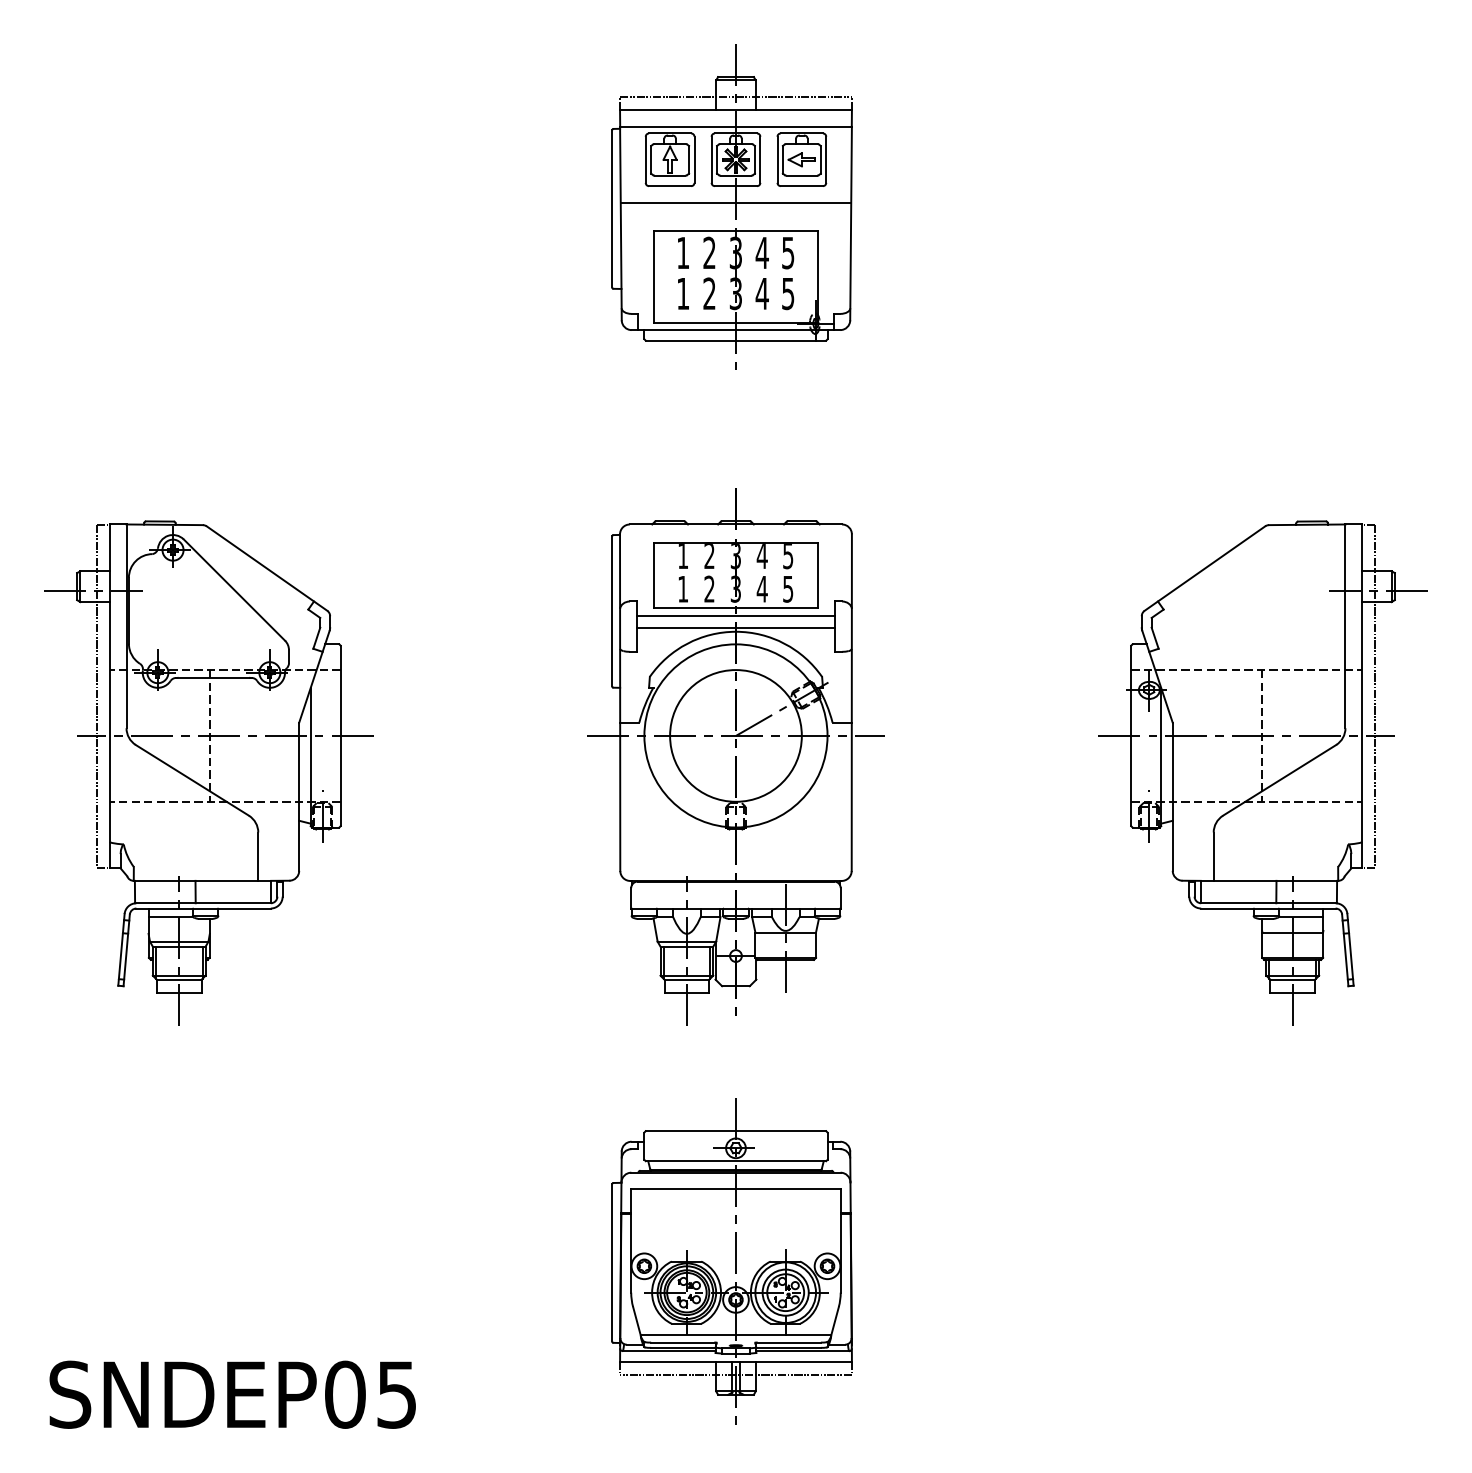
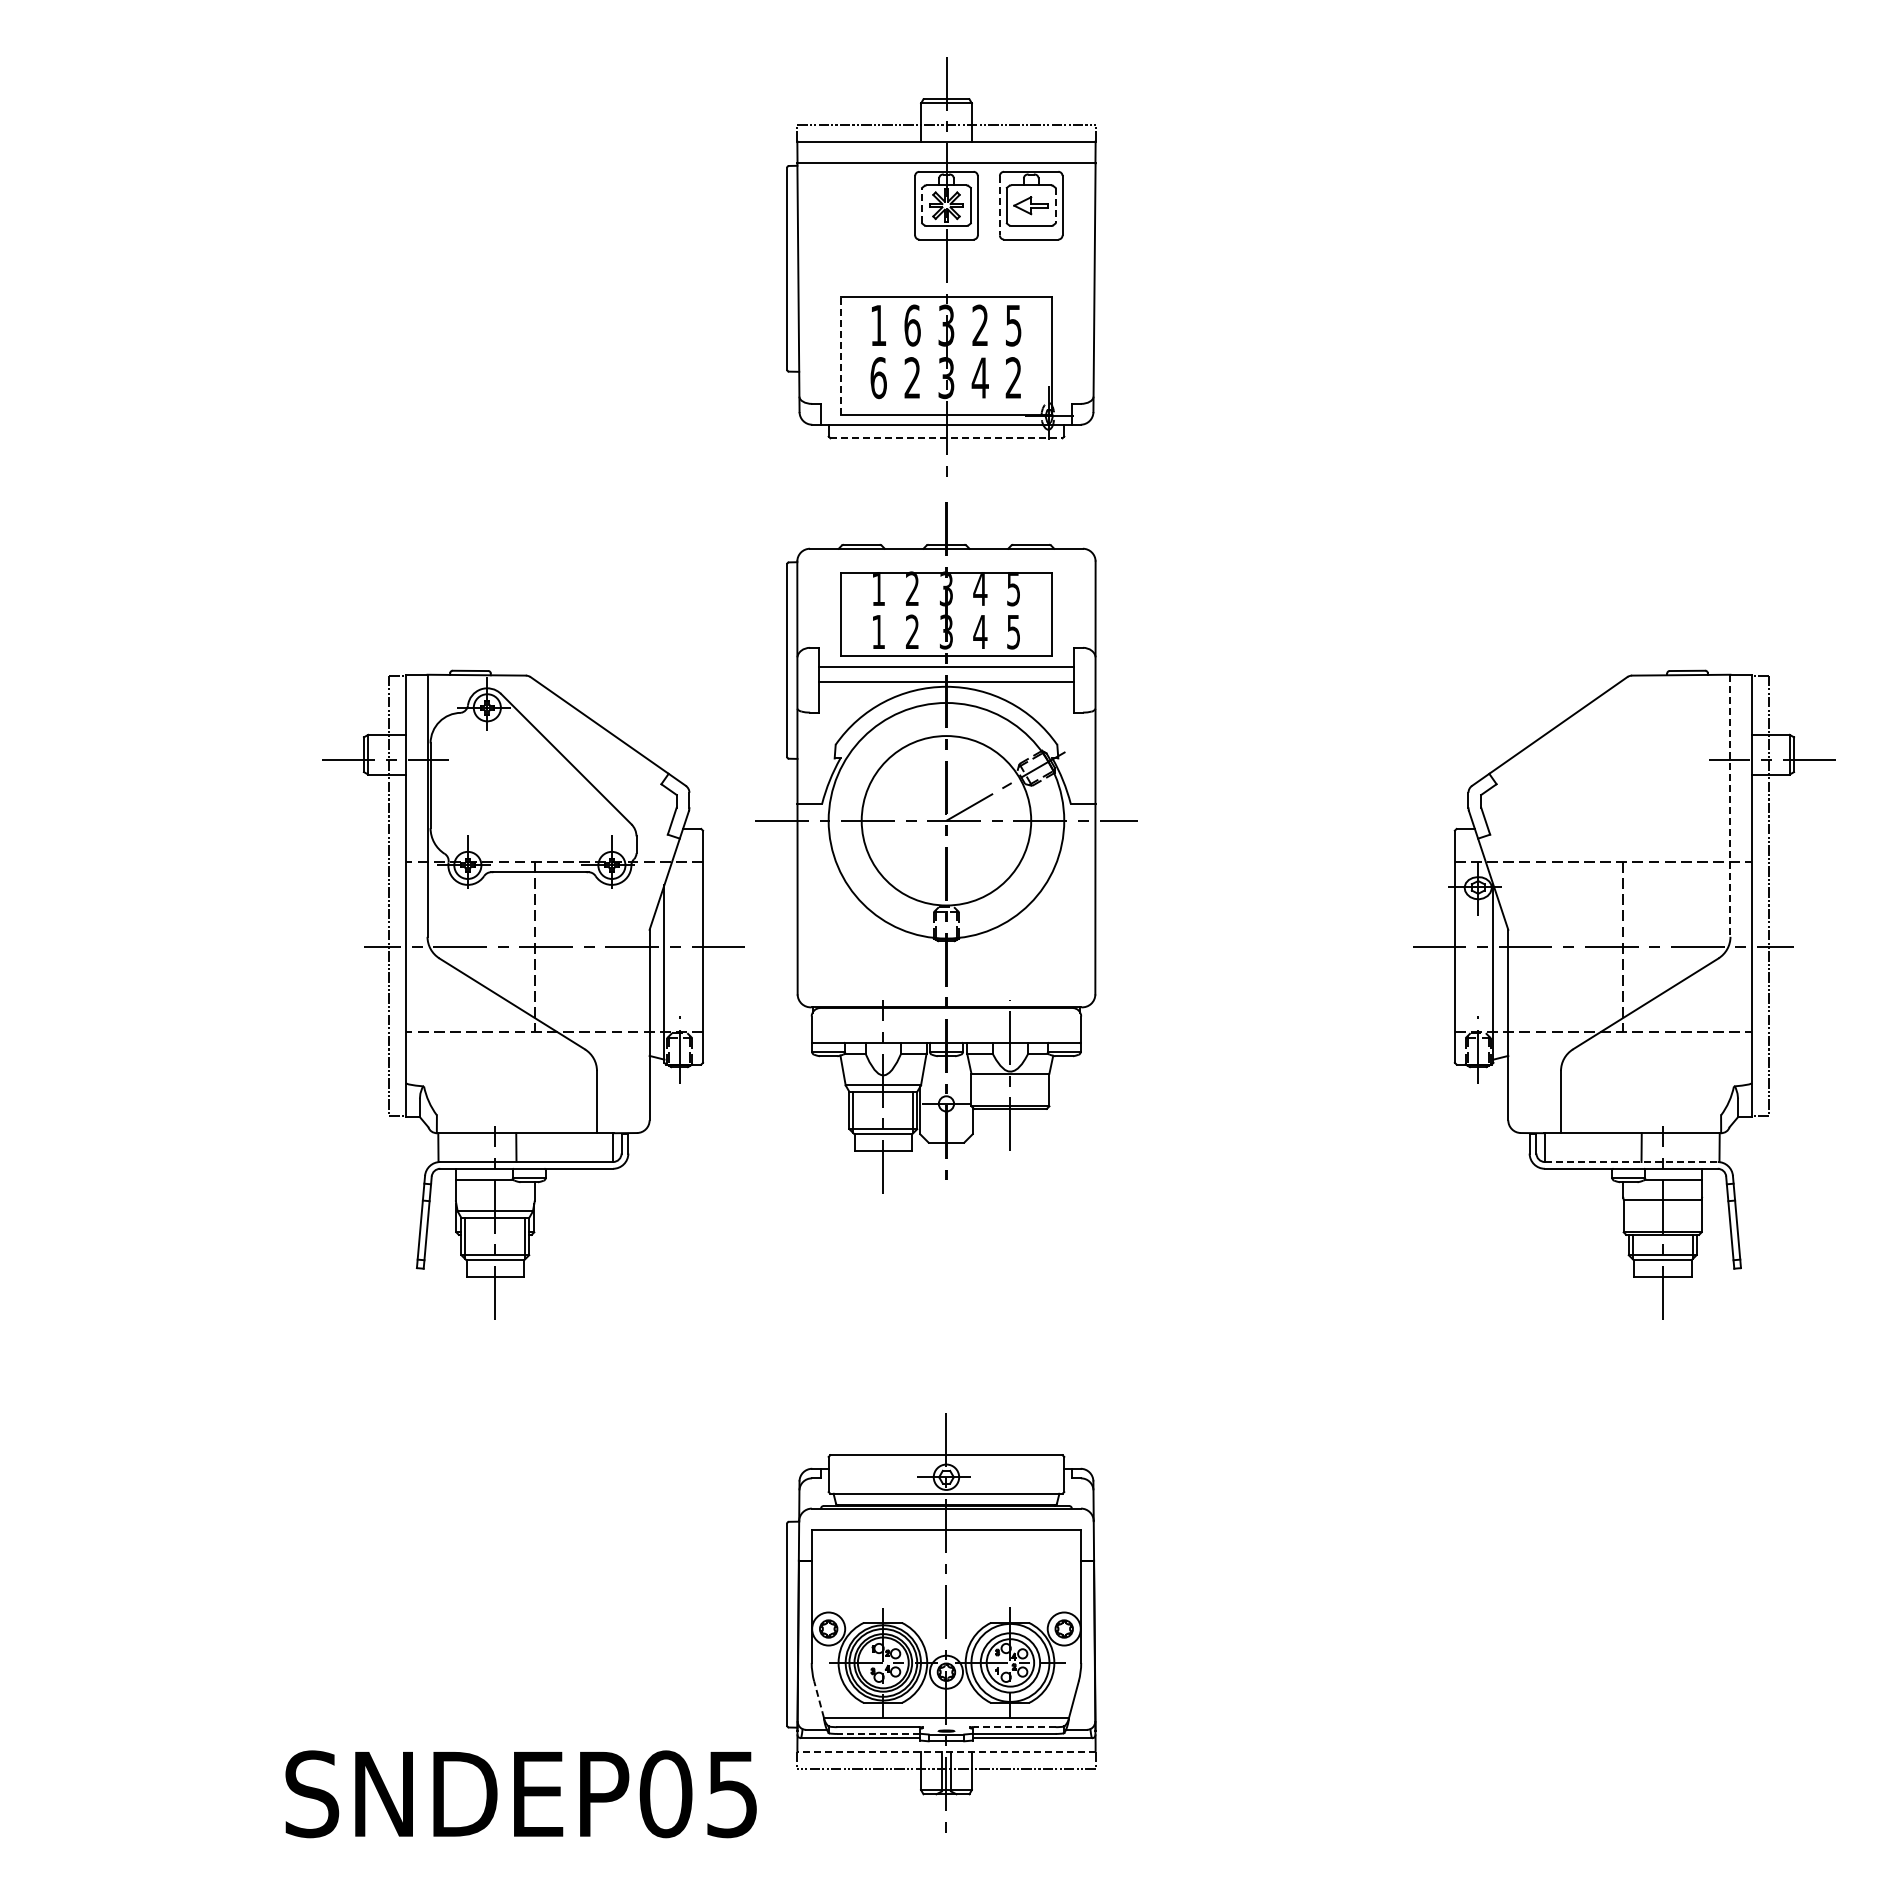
part: (669, 159) -> (861, 205), removed
line: (717, 159) -> (922, 205), solid -> dashed
line: (777, 159) -> (999, 205), solid -> dashed
line: (820, 159) -> (1055, 205), solid -> dashed
line: (736, 203) -> (946, 261), removed
text: (709, 252) -> (912, 325), 2 -> 6
text: (761, 252) -> (979, 324), 4 -> 2
line: (653, 276) -> (840, 355), solid -> dashed
text: (683, 294) -> (878, 378), 1 -> 6
text: (788, 294) -> (1013, 378), 5 -> 2
line: (736, 340) -> (946, 438), solid -> dashed
line: (1345, 626) -> (1730, 806), solid -> dashed
part: (736, 756) -> (946, 847), moved
part: (208, 773) -> (533, 994), moved
line: (1269, 903) -> (1632, 1162), solid -> dashed
line: (637, 1321) -> (819, 1699), solid -> dashed
line: (789, 1342) -> (1015, 1727), solid -> dashed
line: (683, 1347) -> (878, 1733), solid -> dashed
line: (735, 1361) -> (945, 1751), solid -> dashed
text: (232, 1394) -> (520, 1794), moved

